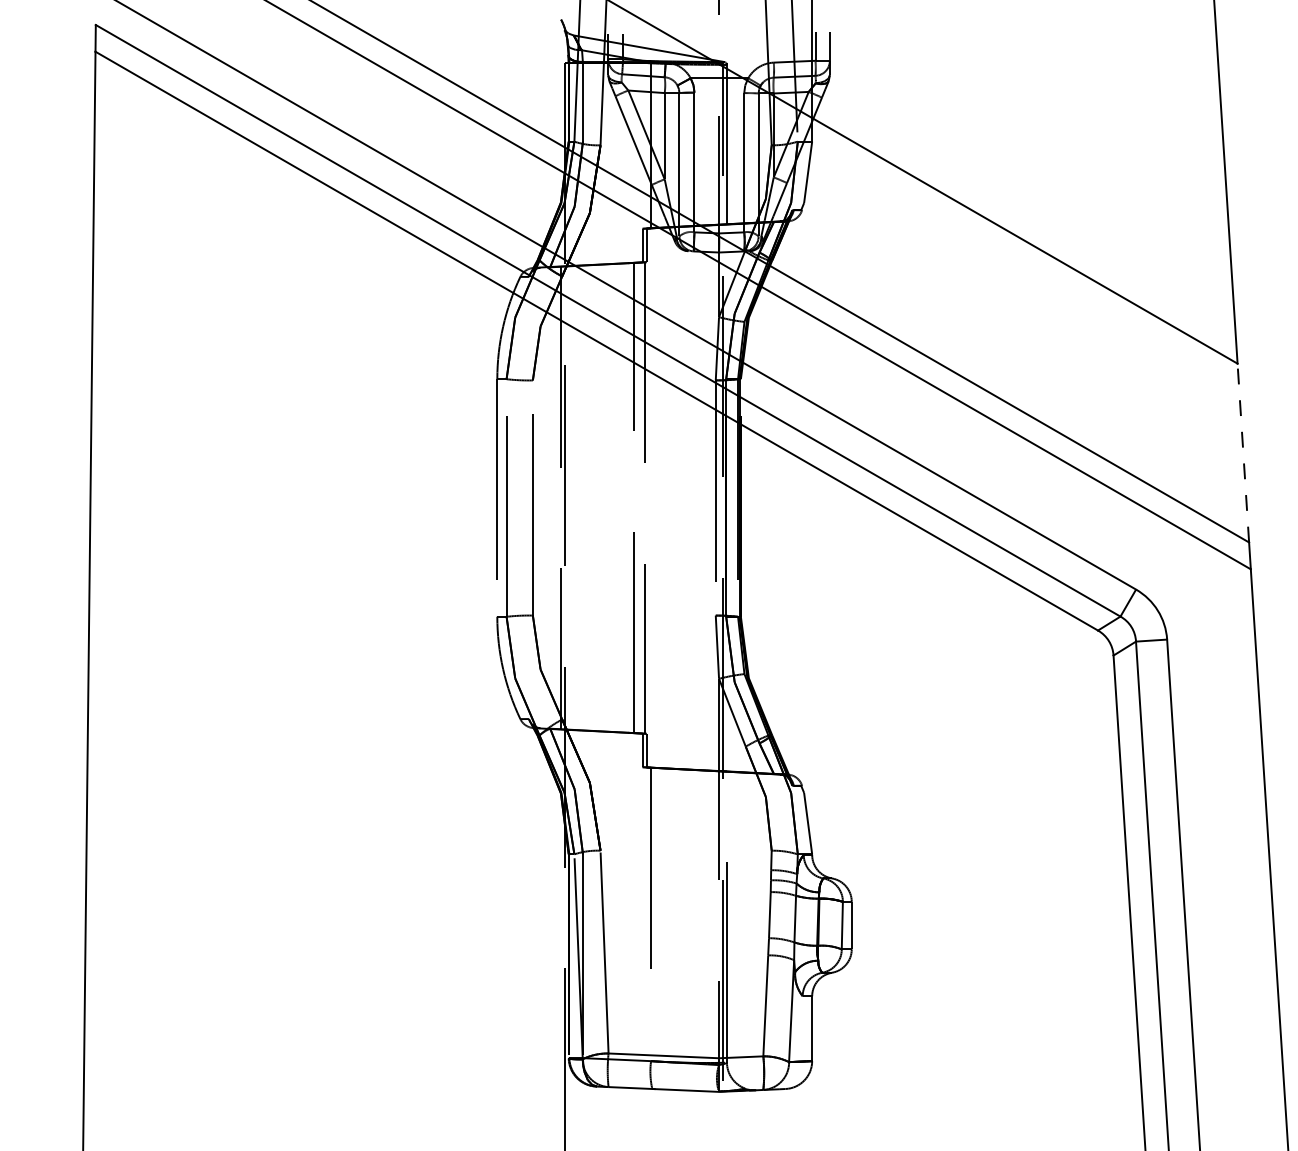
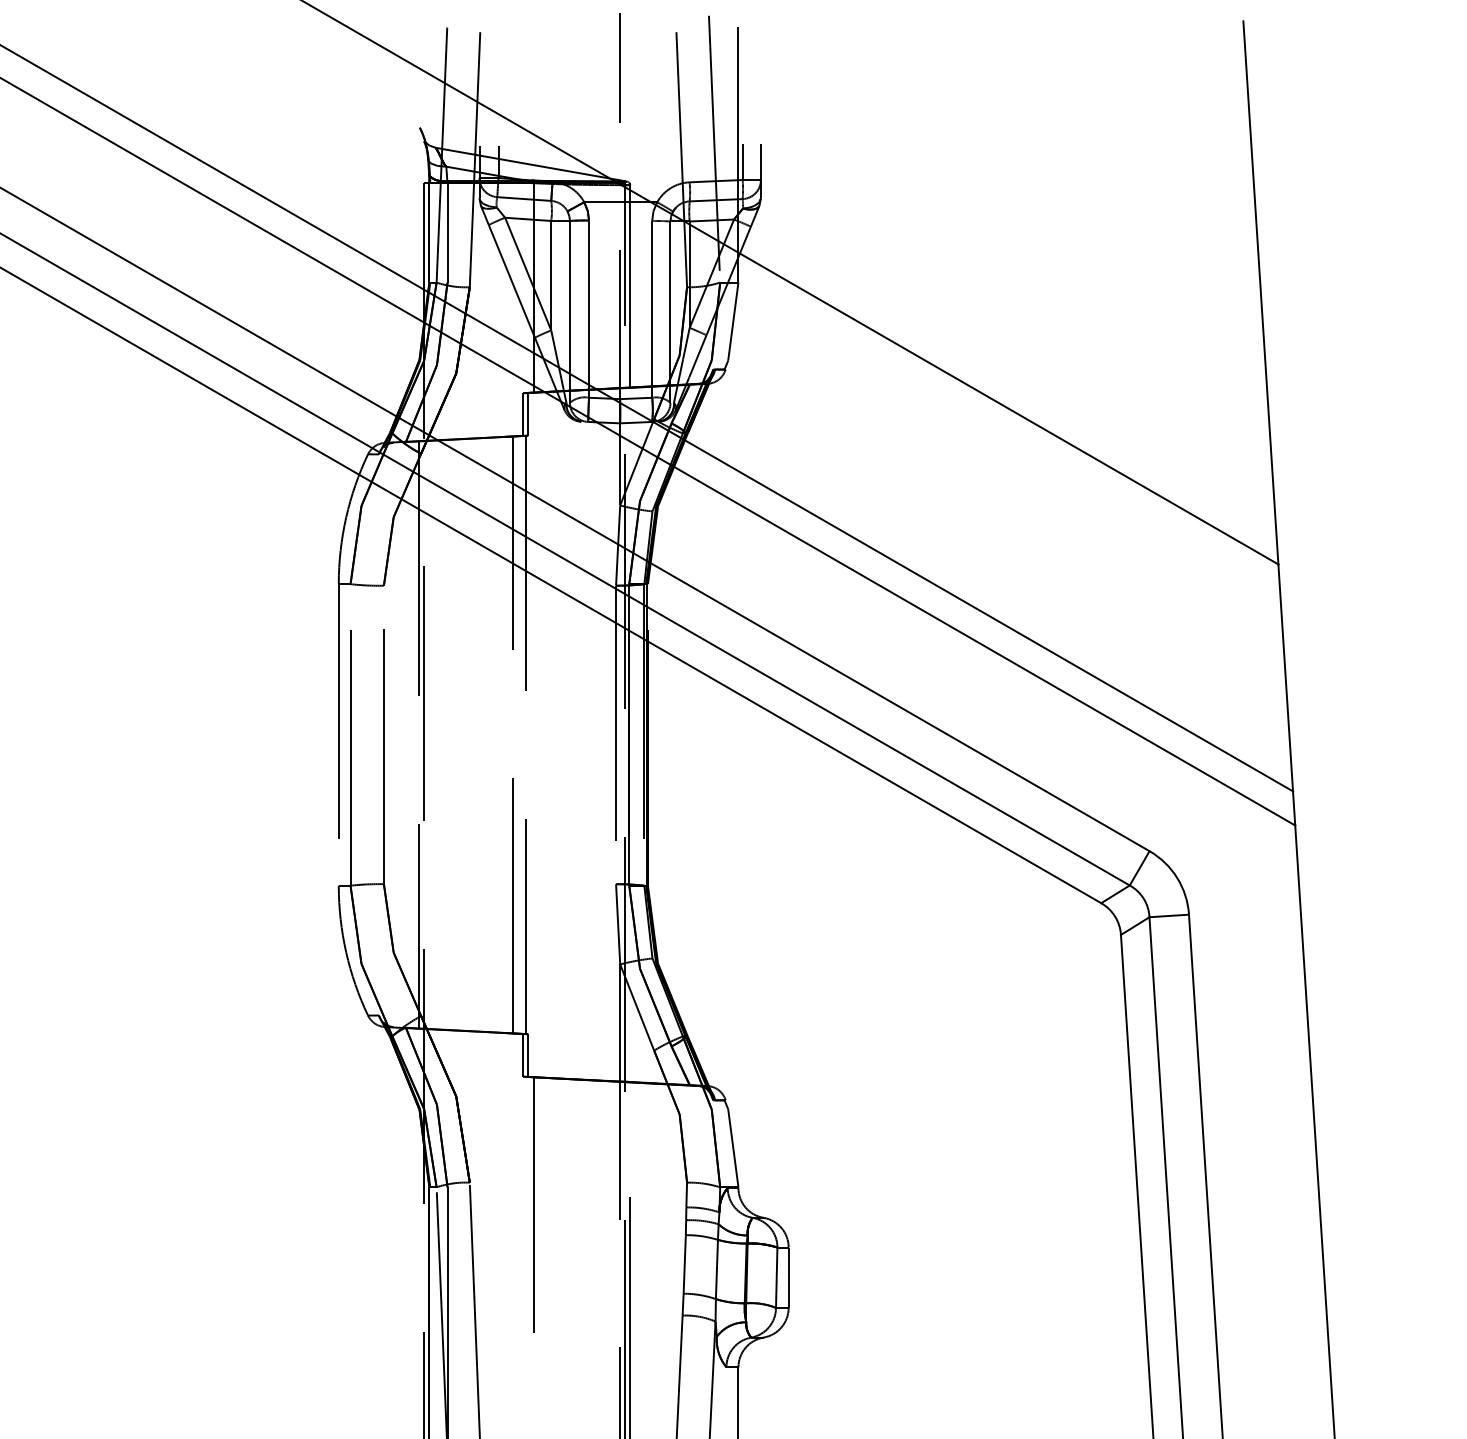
line: (1243, 453) -> (1285, 678), dashed -> solid

